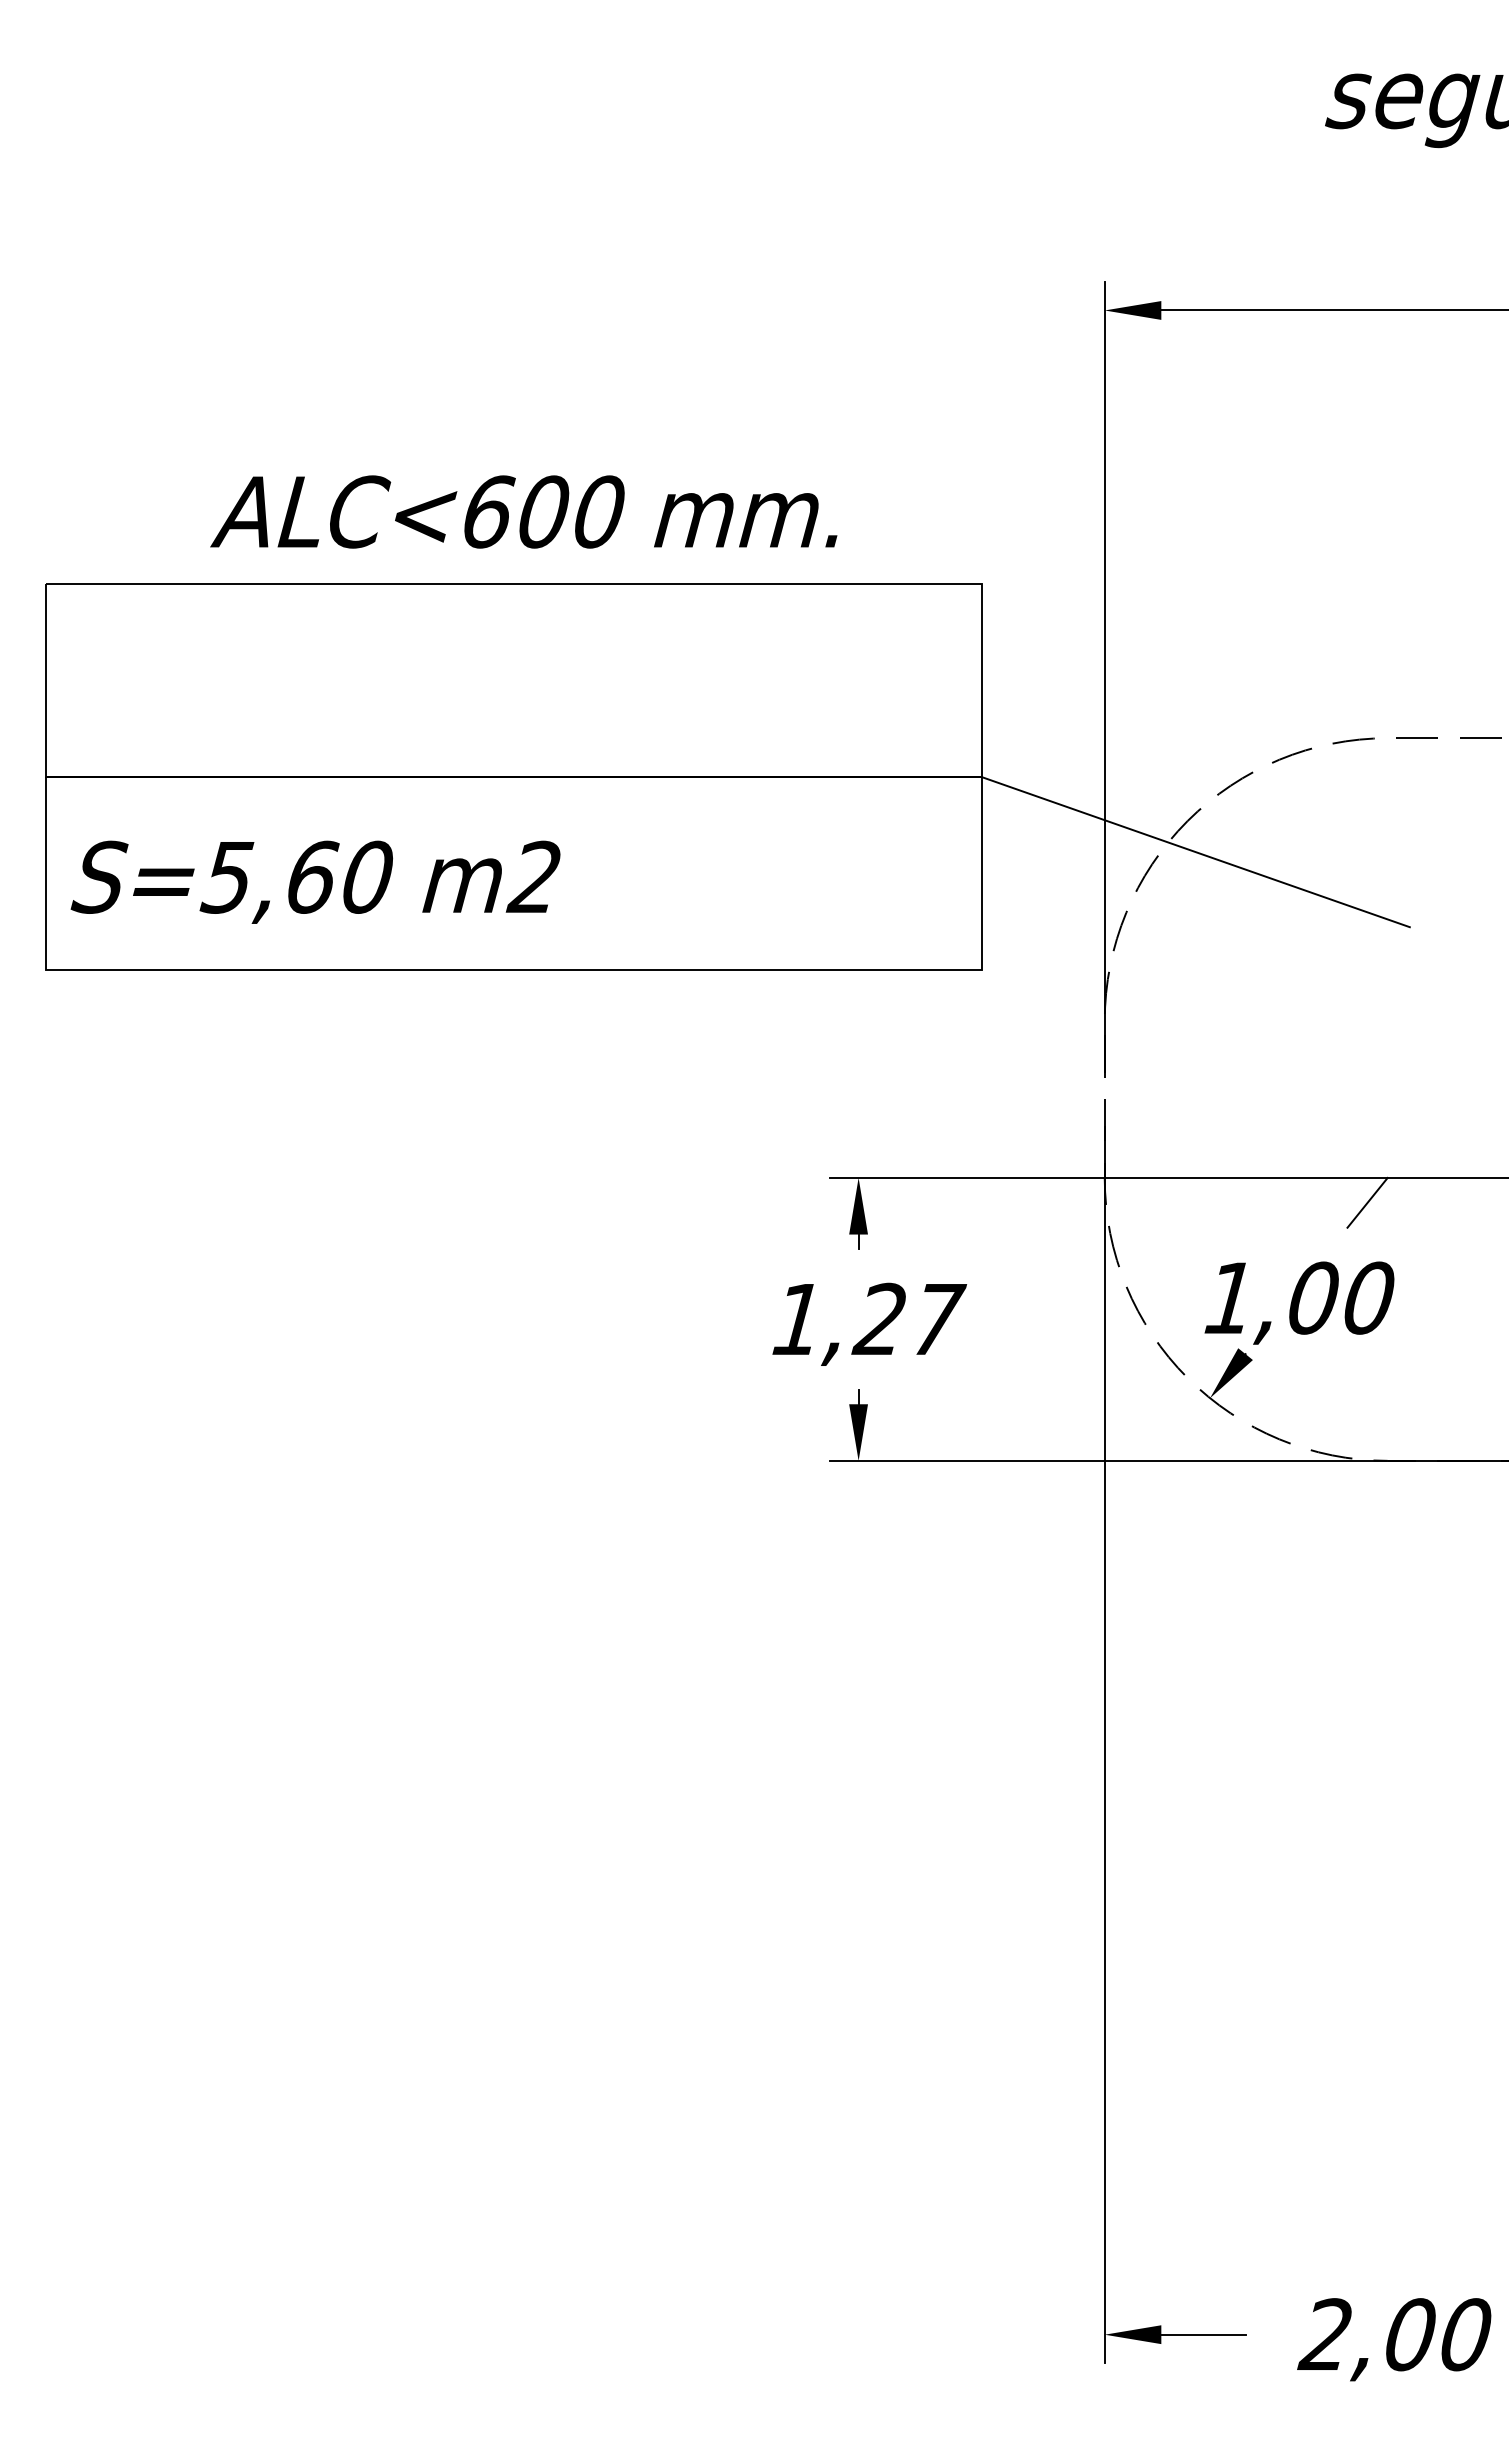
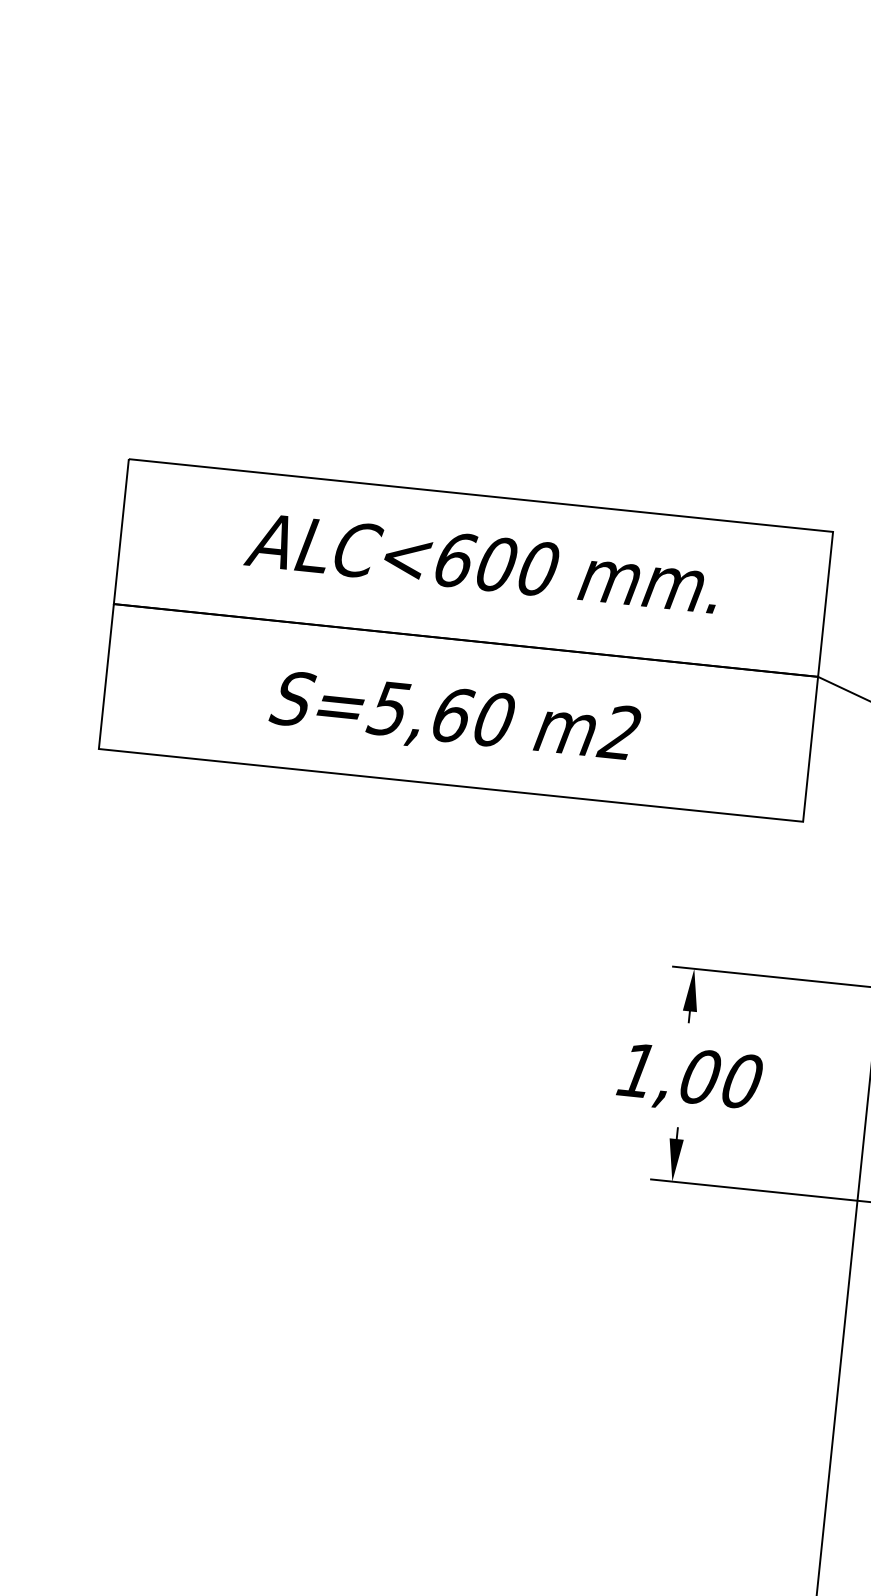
text: (523, 511) -> (481, 562), moved
text: (315, 881) -> (454, 718), moved
text: (909, 1319) -> (721, 1079), 1,27 -> 1,00

